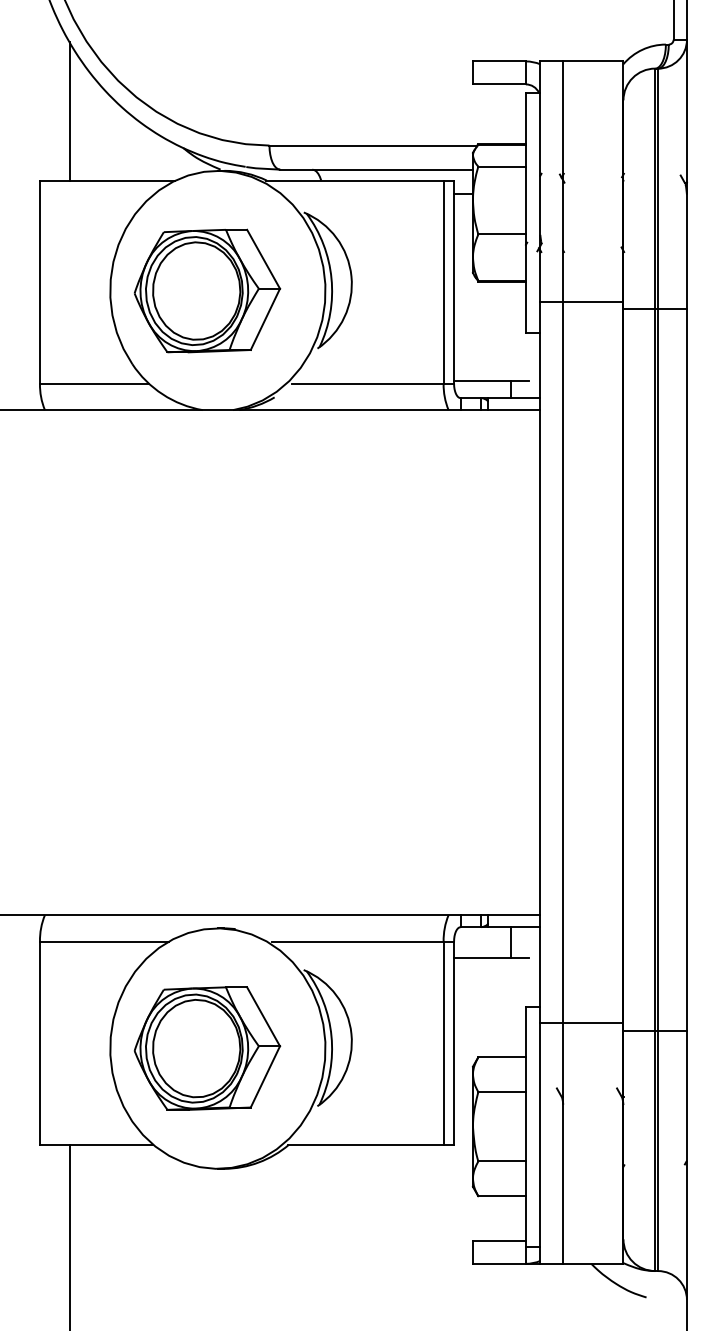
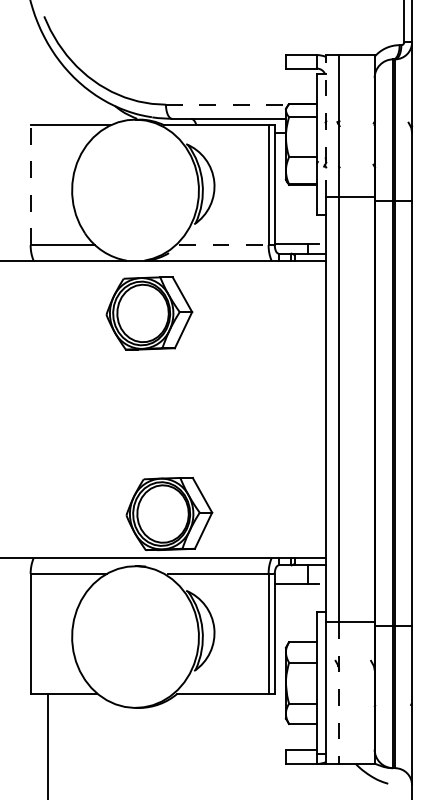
line: (70, 111) -> (48, 84), removed
line: (373, 145) -> (227, 104), solid -> dashed
line: (540, 180) -> (325, 125), solid -> dashed
line: (39, 282) -> (30, 185), solid -> dashed
part: (207, 291) -> (149, 313), moved
line: (367, 384) -> (223, 245), solid -> dashed
part: (207, 1049) -> (169, 514), moved
line: (563, 1144) -> (339, 693), solid -> dashed

